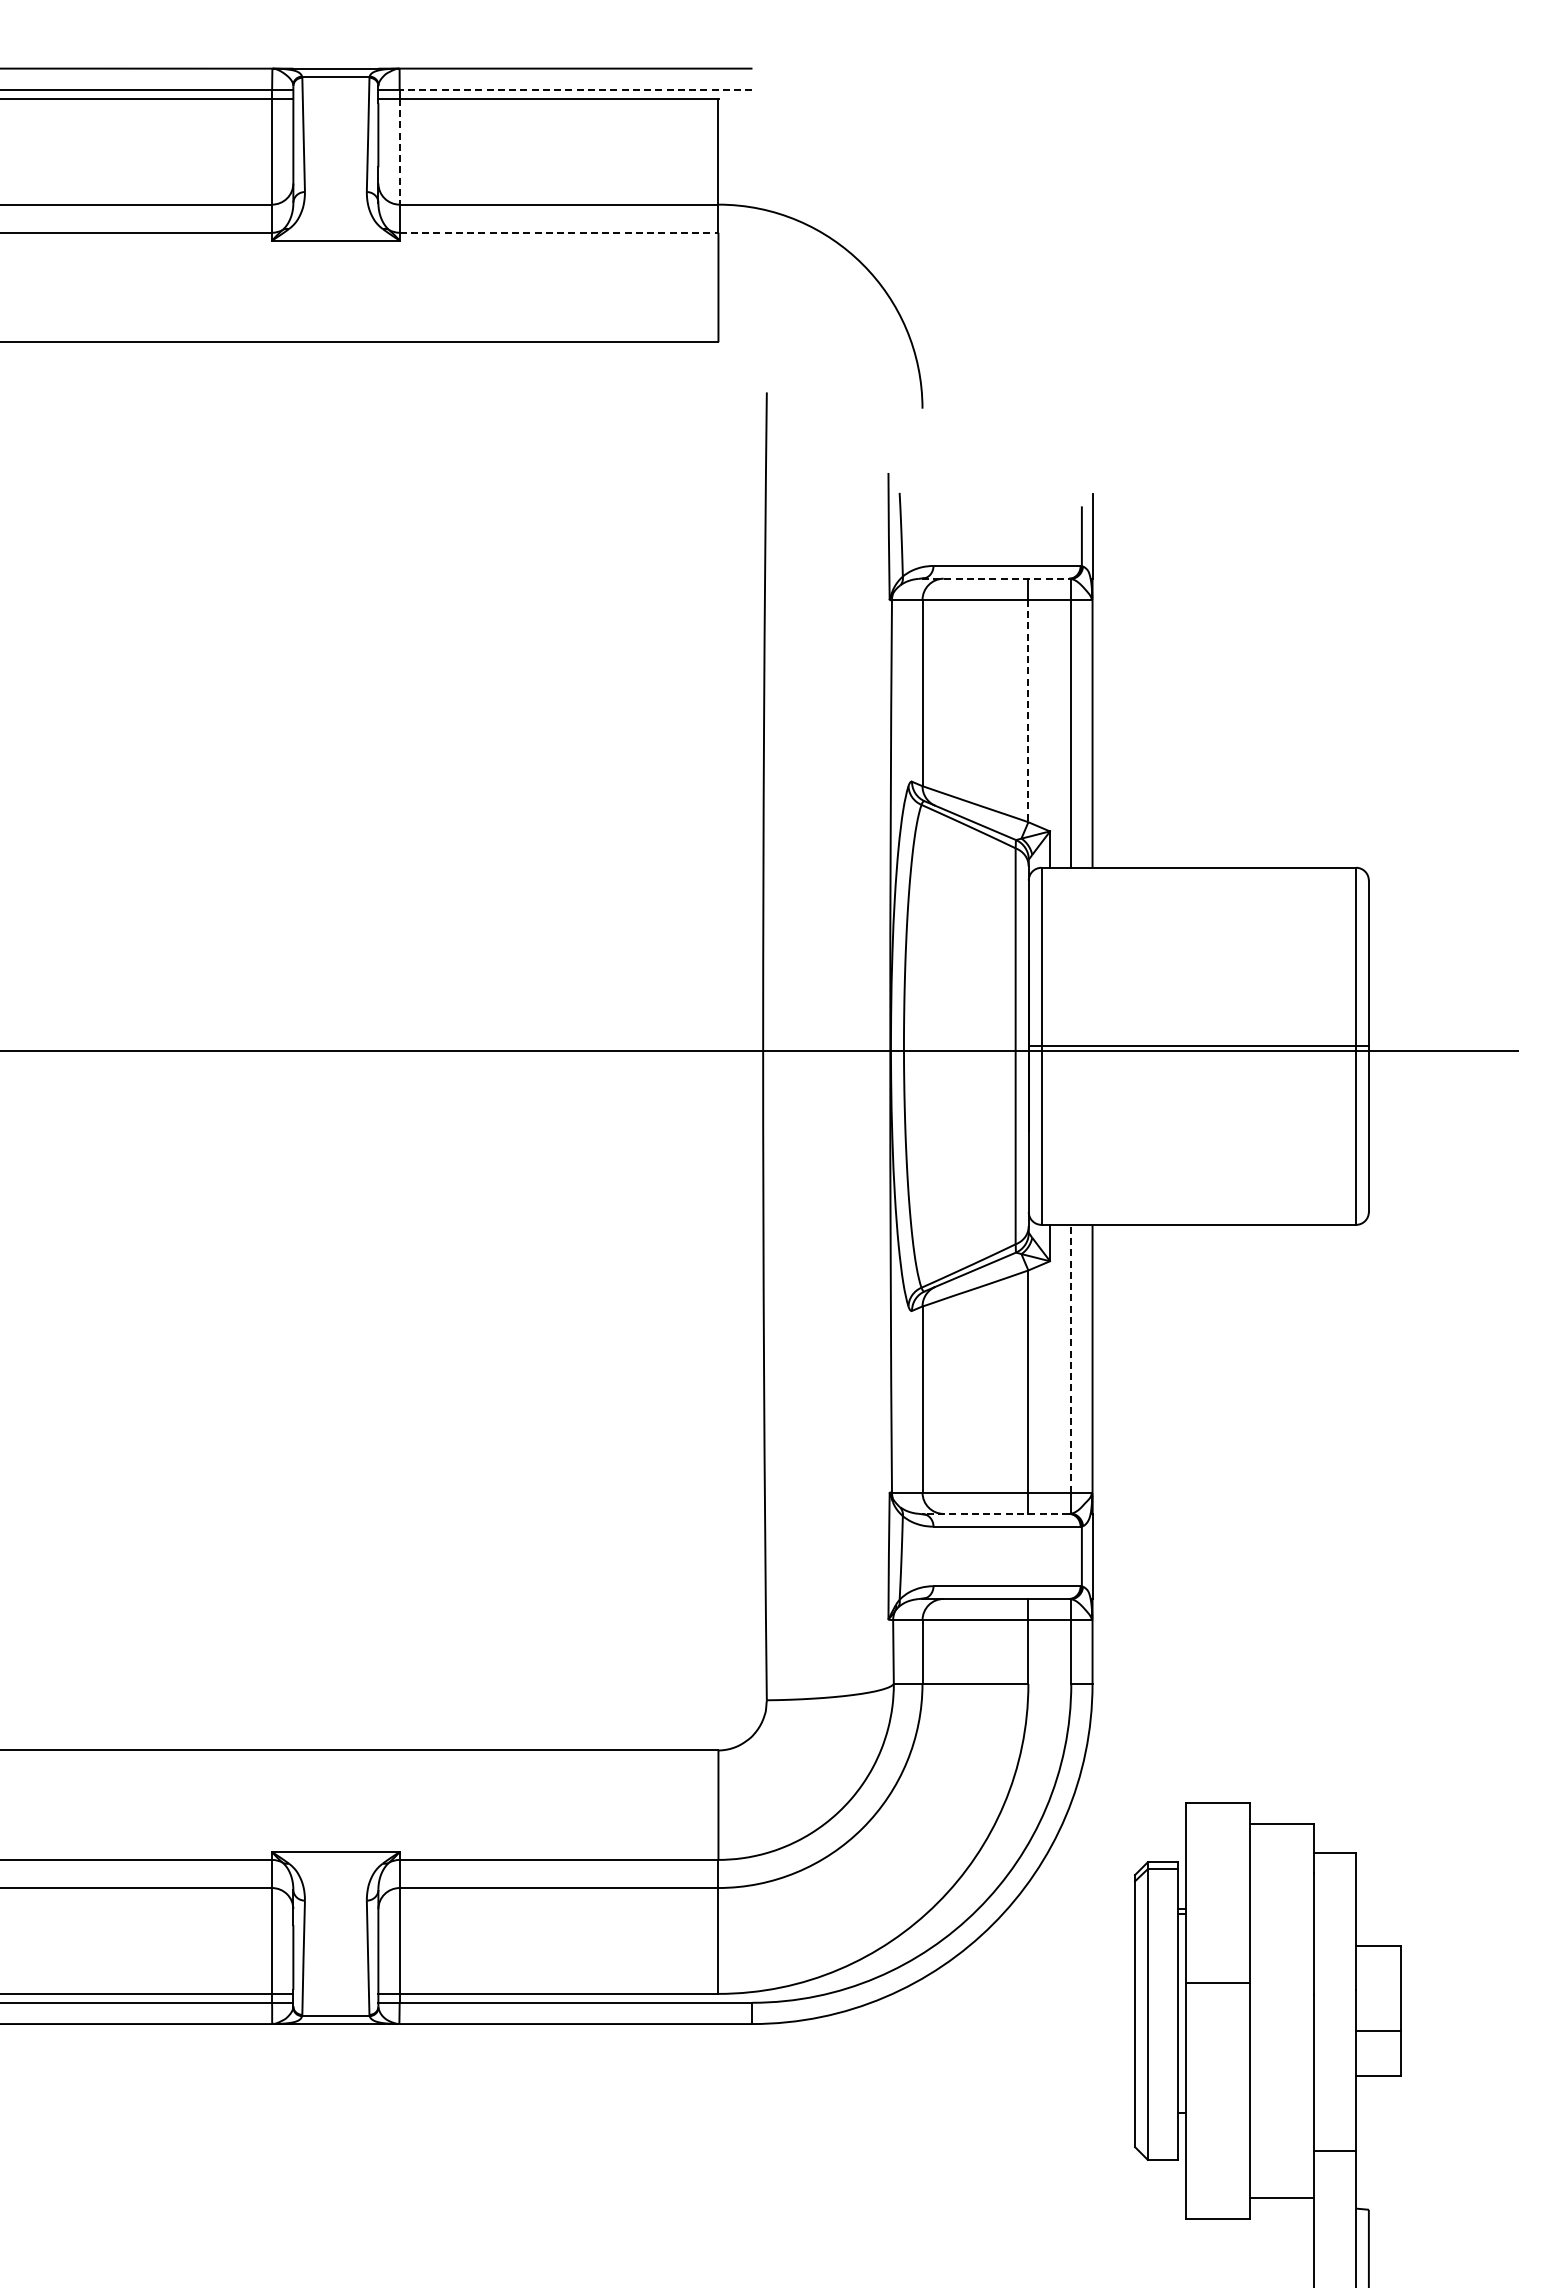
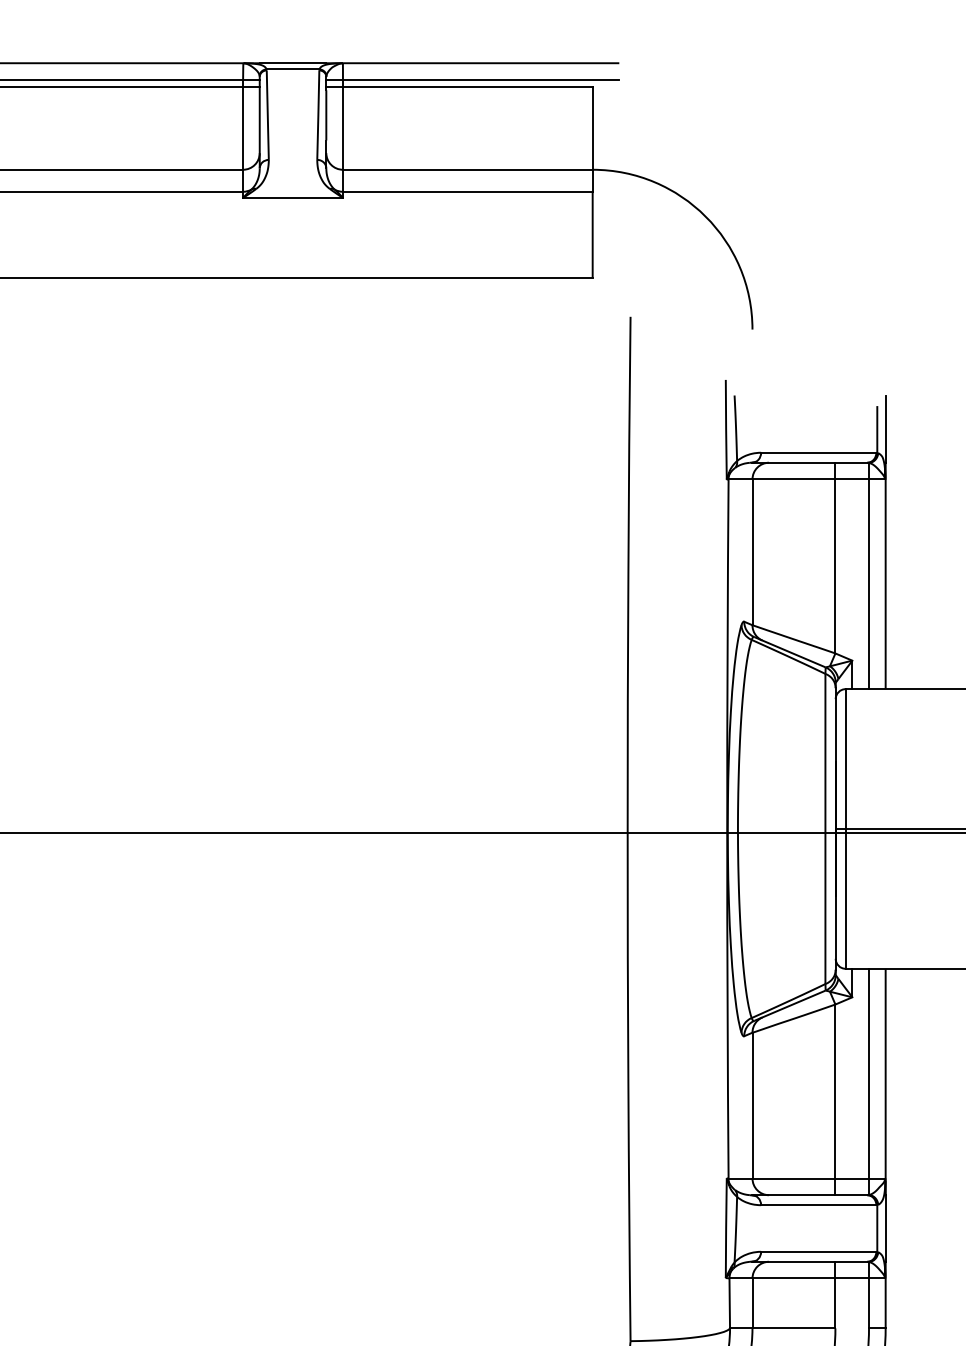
line: (575, 89) -> (480, 79), dashed -> solid
line: (399, 151) -> (342, 128), dashed -> solid
line: (559, 232) -> (468, 191), dashed -> solid
line: (995, 578) -> (809, 462), dashed -> solid
line: (1028, 711) -> (835, 566), dashed -> solid
line: (1071, 1358) -> (869, 1073), dashed -> solid
line: (995, 1513) -> (809, 1194), dashed -> solid

